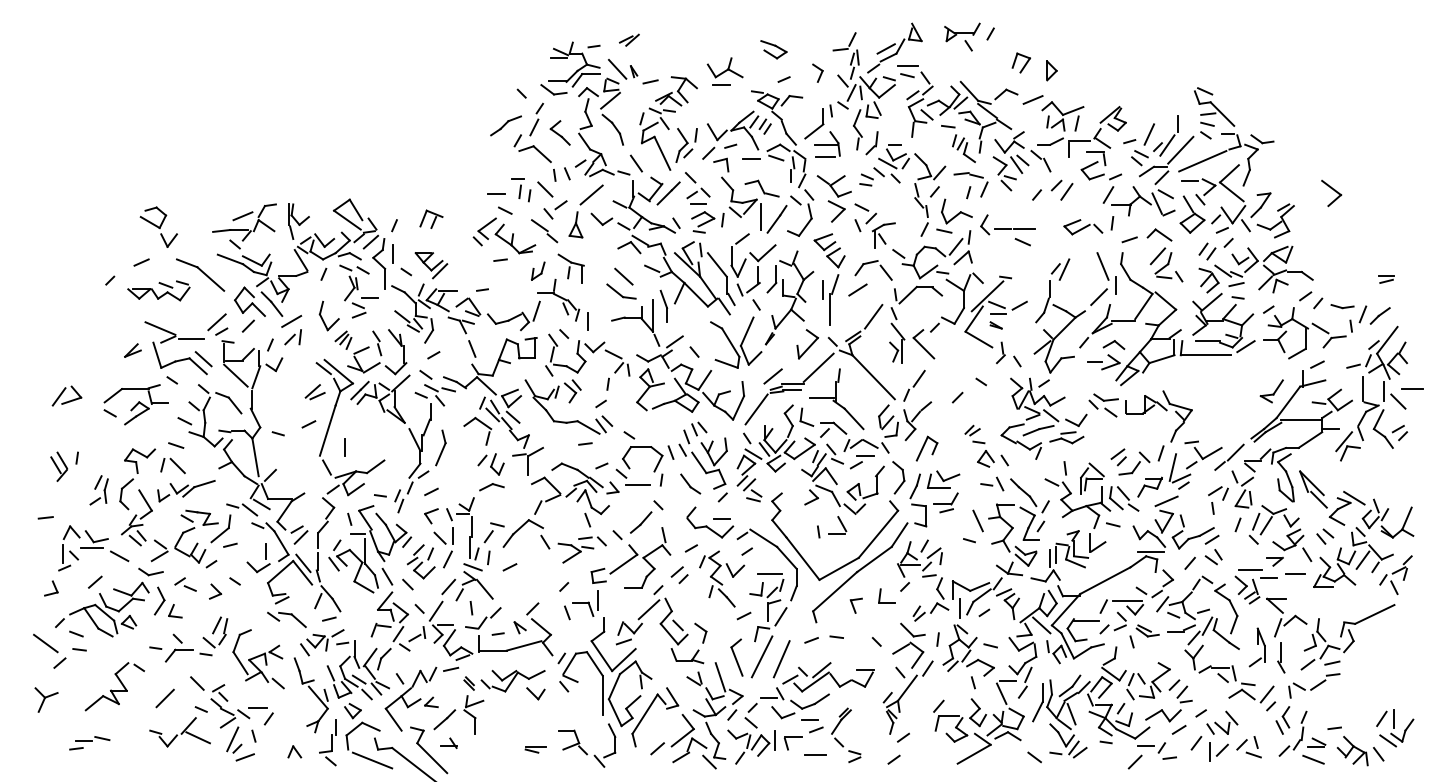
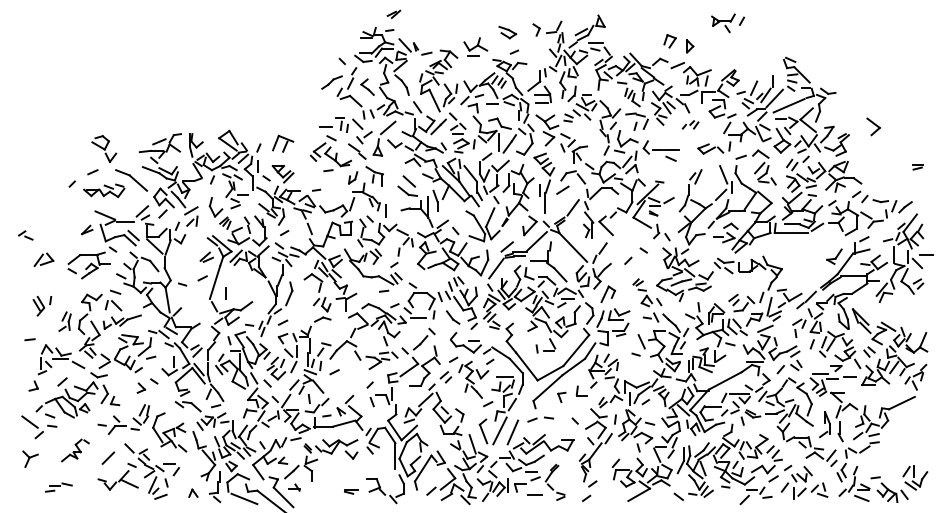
part: (970, 37) -> (728, 23), moved
part: (628, 38) -> (393, 13), moved
part: (817, 72) -> (536, 29), moved
part: (1052, 189) -> (690, 124), size x0.6
part: (430, 218) -> (282, 143), size x1.4
part: (1386, 279) -> (917, 167), moved
part: (185, 584) -> (25, 235), moved
part: (115, 686) -> (75, 450), size x0.7

